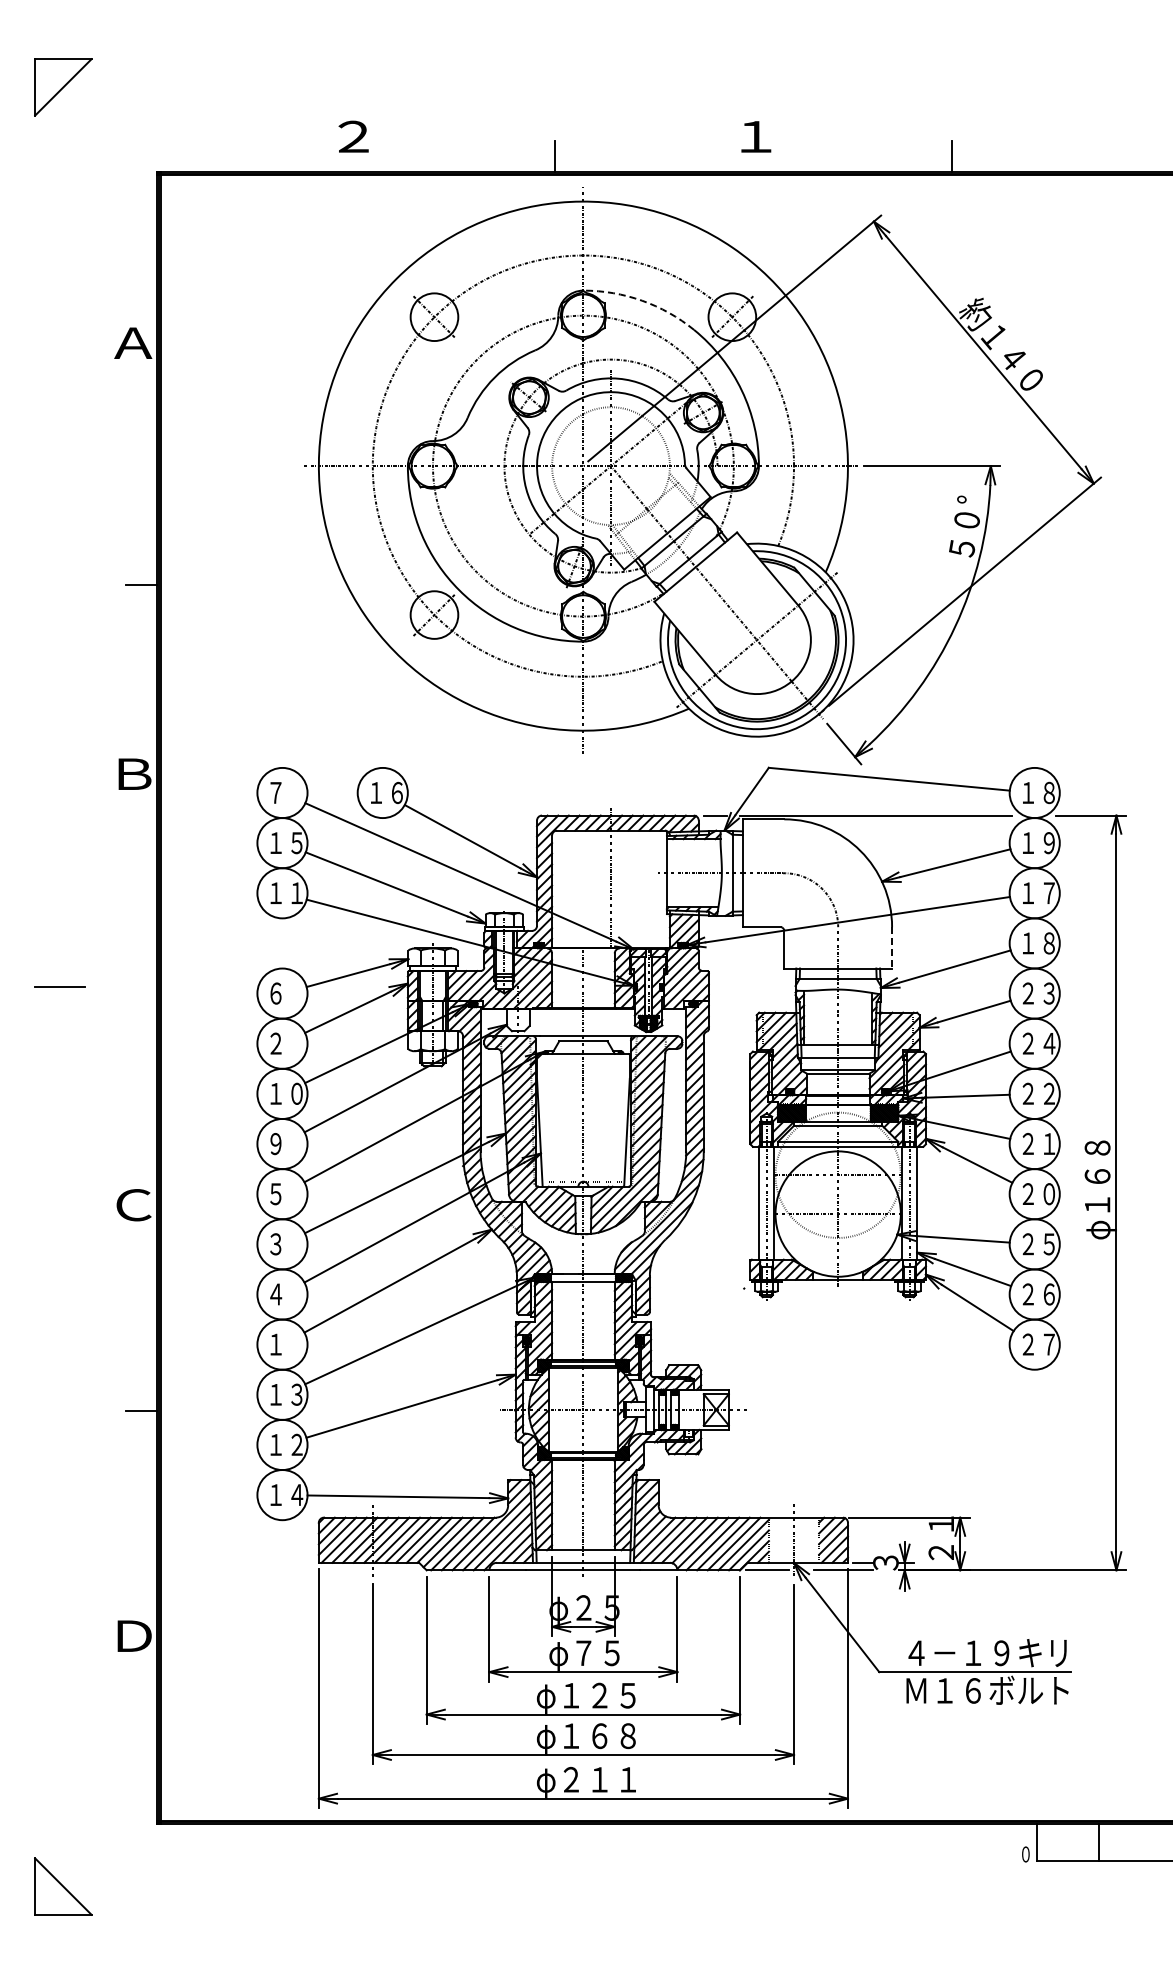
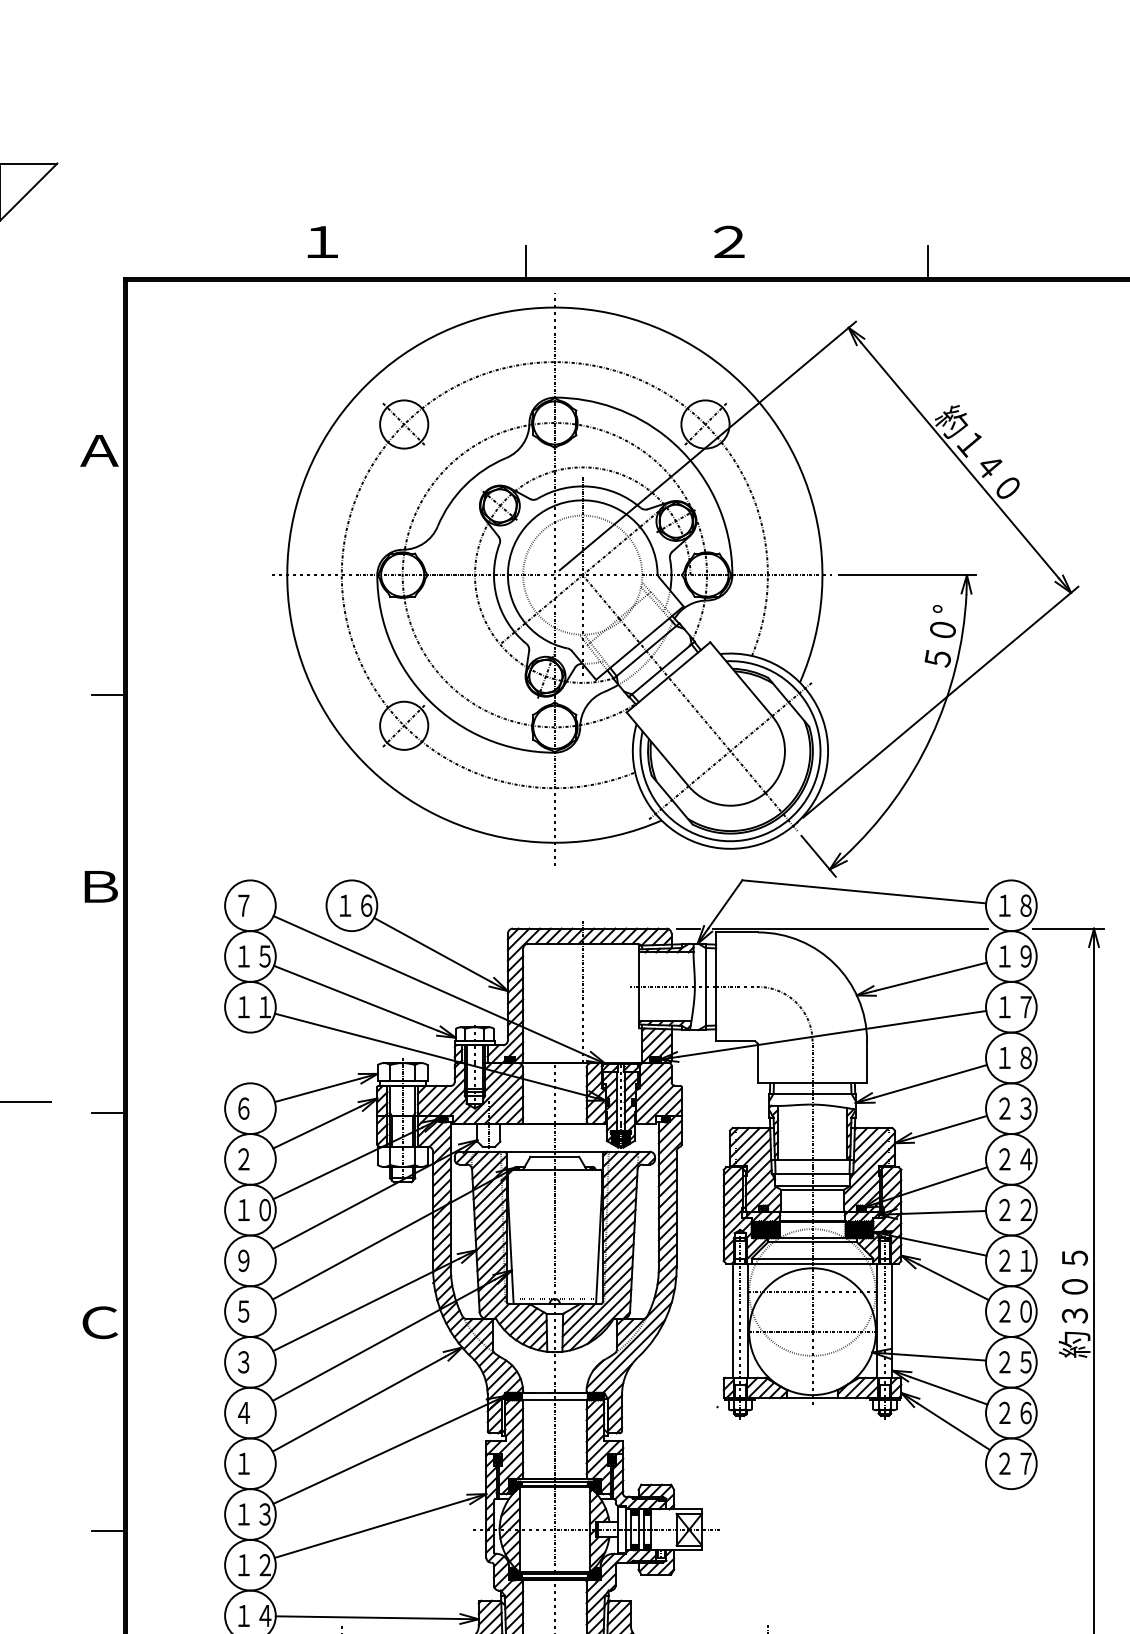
text: (353, 136) -> (322, 241), ２ -> １
text: (755, 136) -> (728, 241), １ -> ２
arc: (642, 300) -> (614, 407), dashed -> solid
line: (892, 947) -> (867, 1062), dashed -> solid
line: (141, 997) -> (107, 1112), added
text: (1097, 1186) -> (1074, 1303), φ１６８ -> 約３０５

